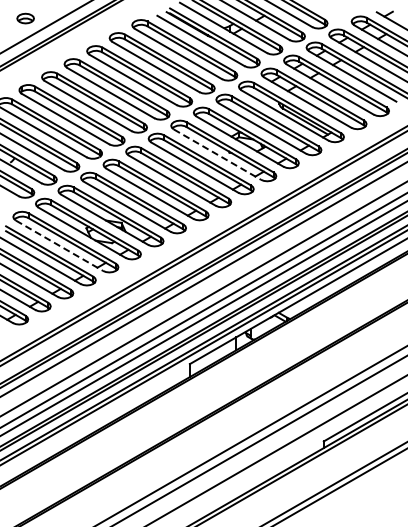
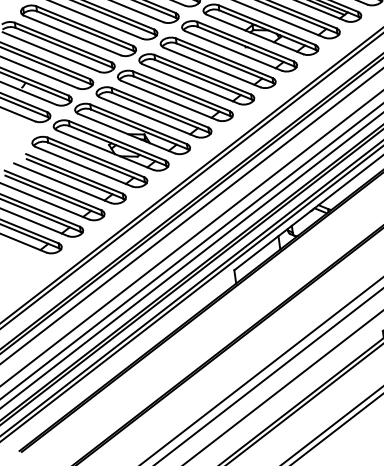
line: (217, 154) -> (233, 50), dashed -> solid
line: (59, 246) -> (83, 167), dashed -> solid

